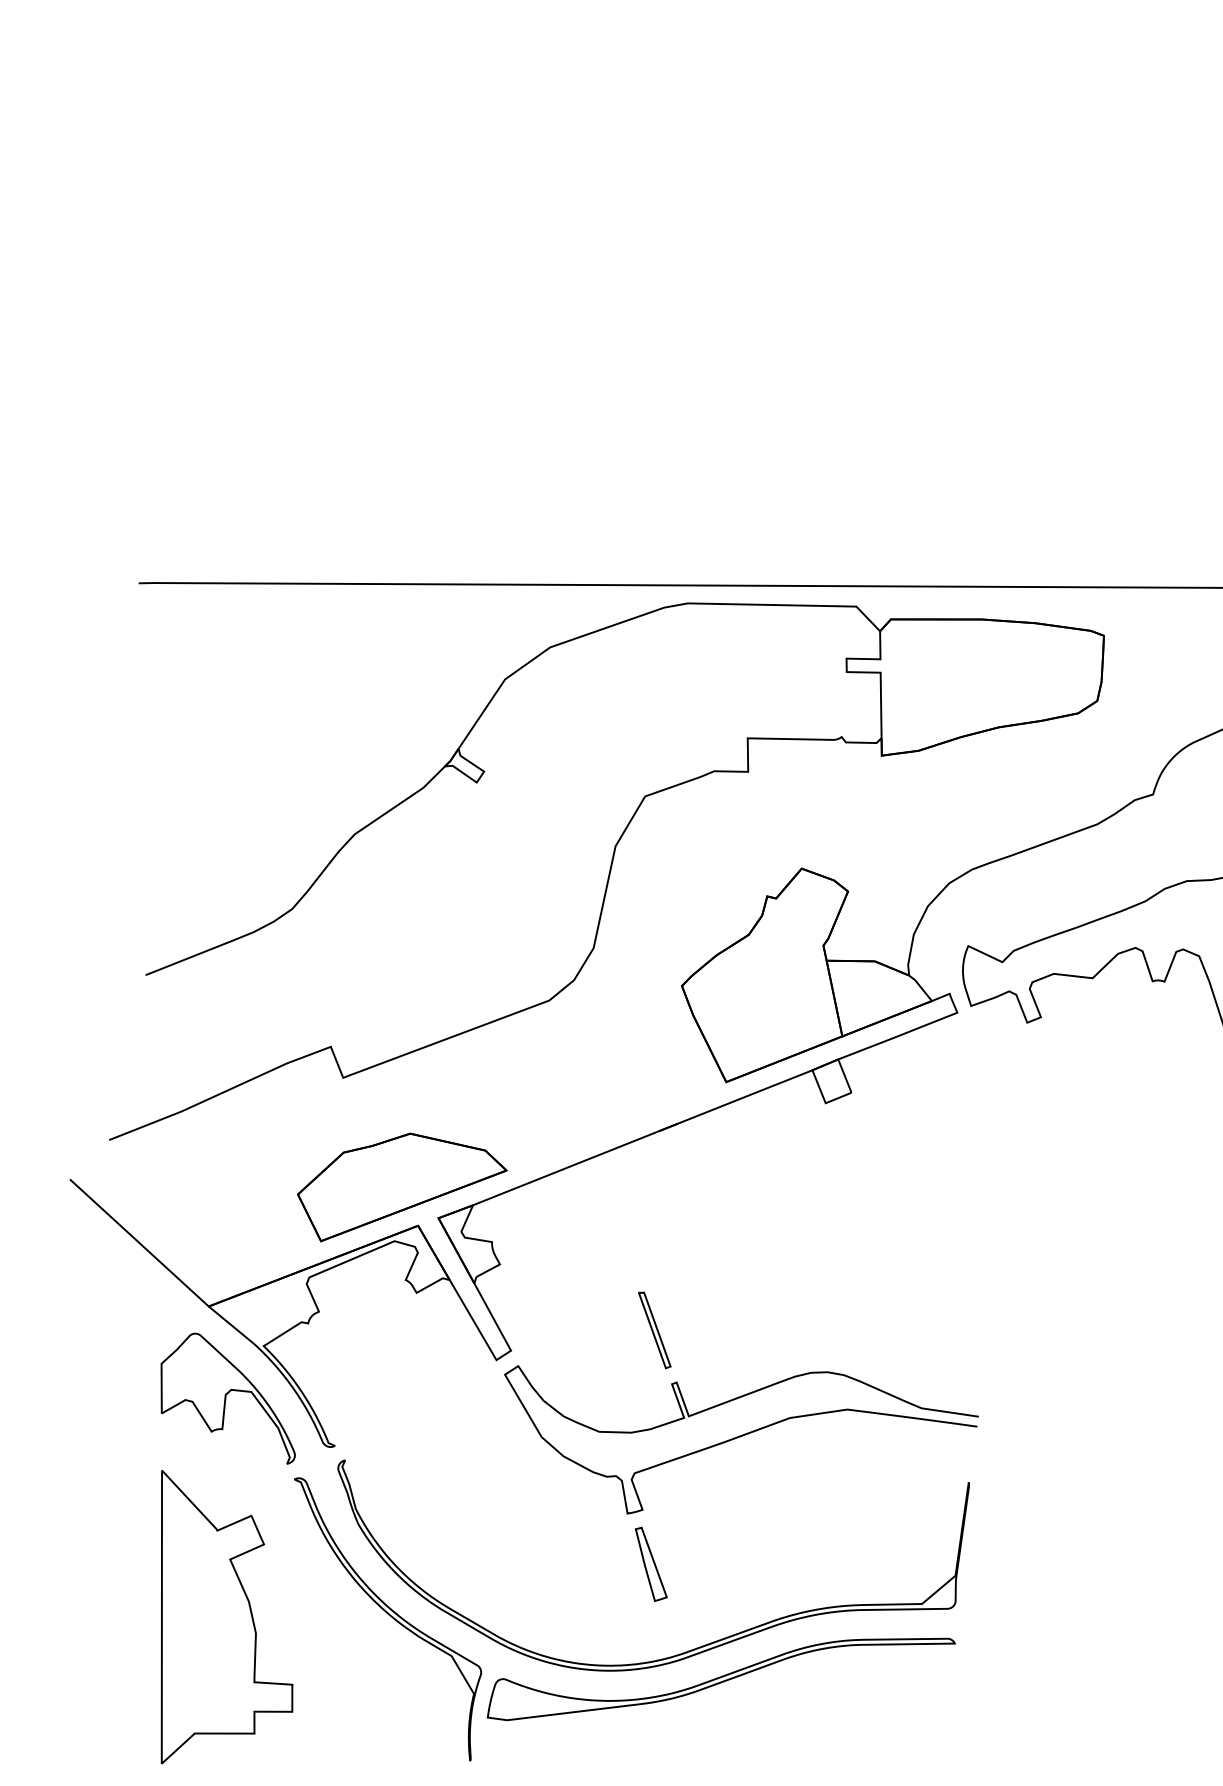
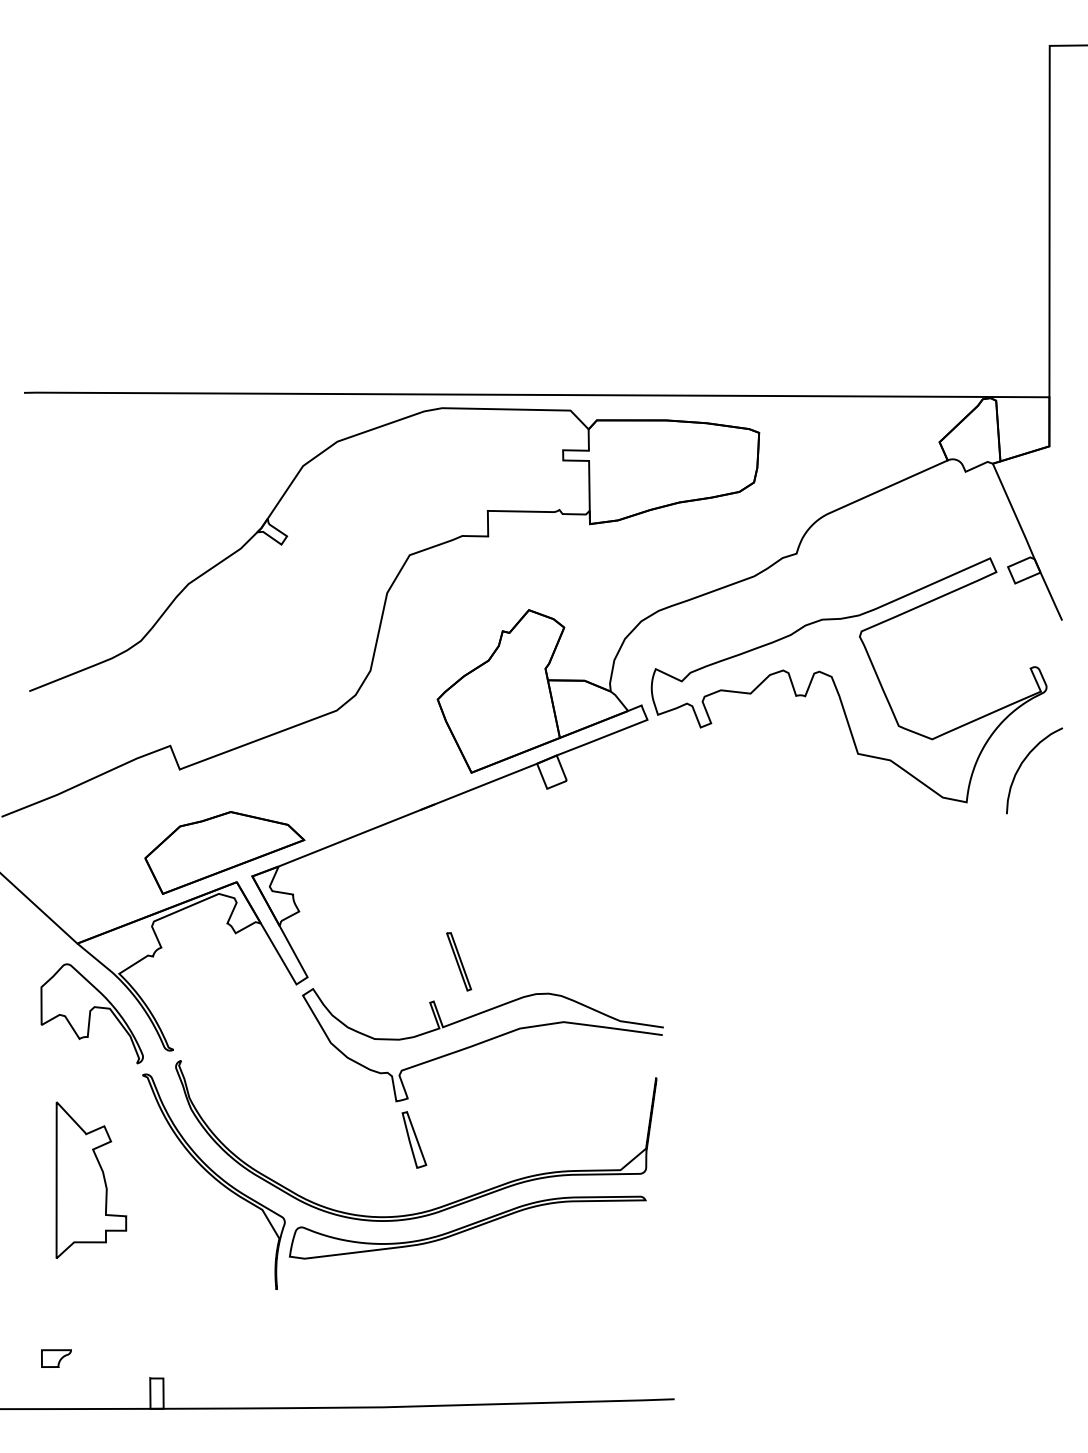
part: (655, 1329) -> (459, 961), moved
part: (227, 1617) -> (91, 1180), size x0.7

